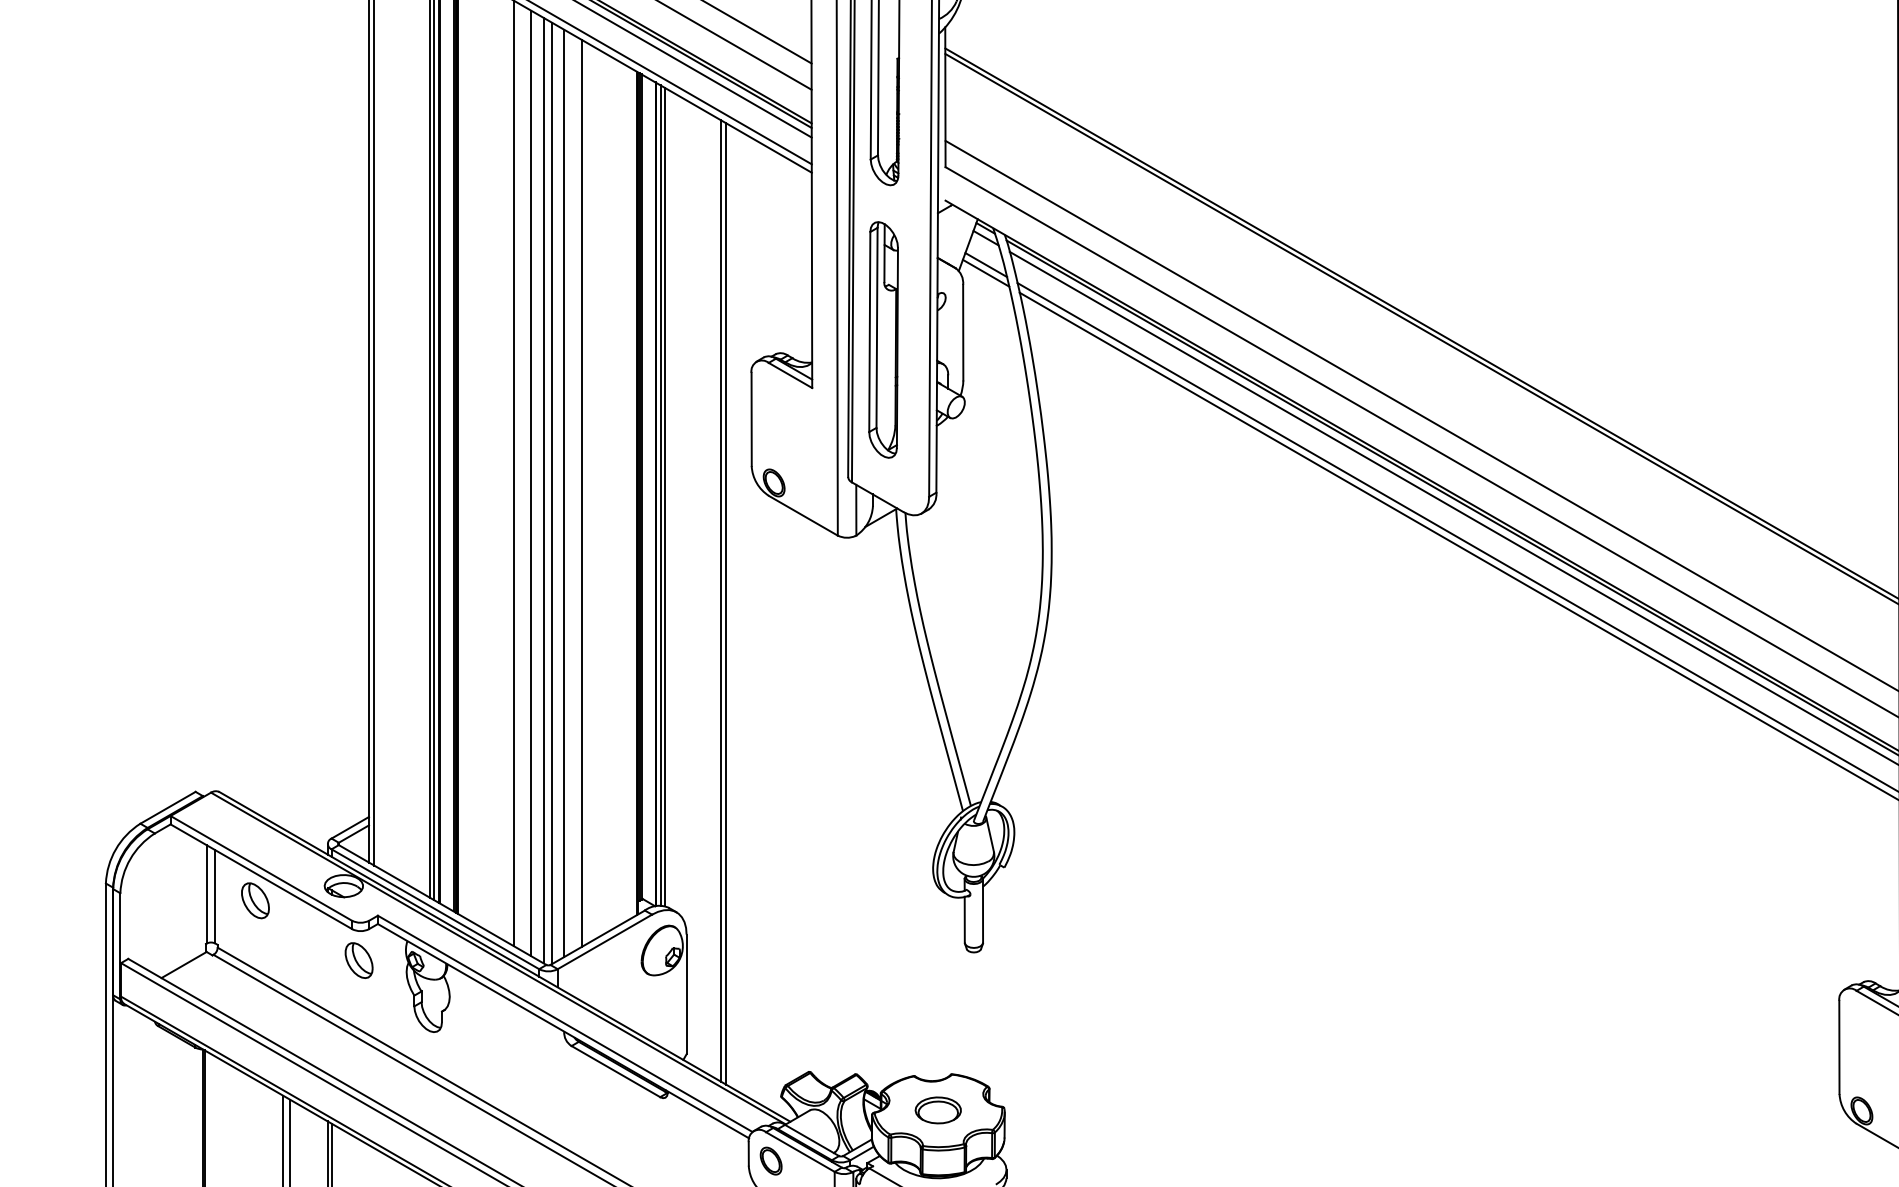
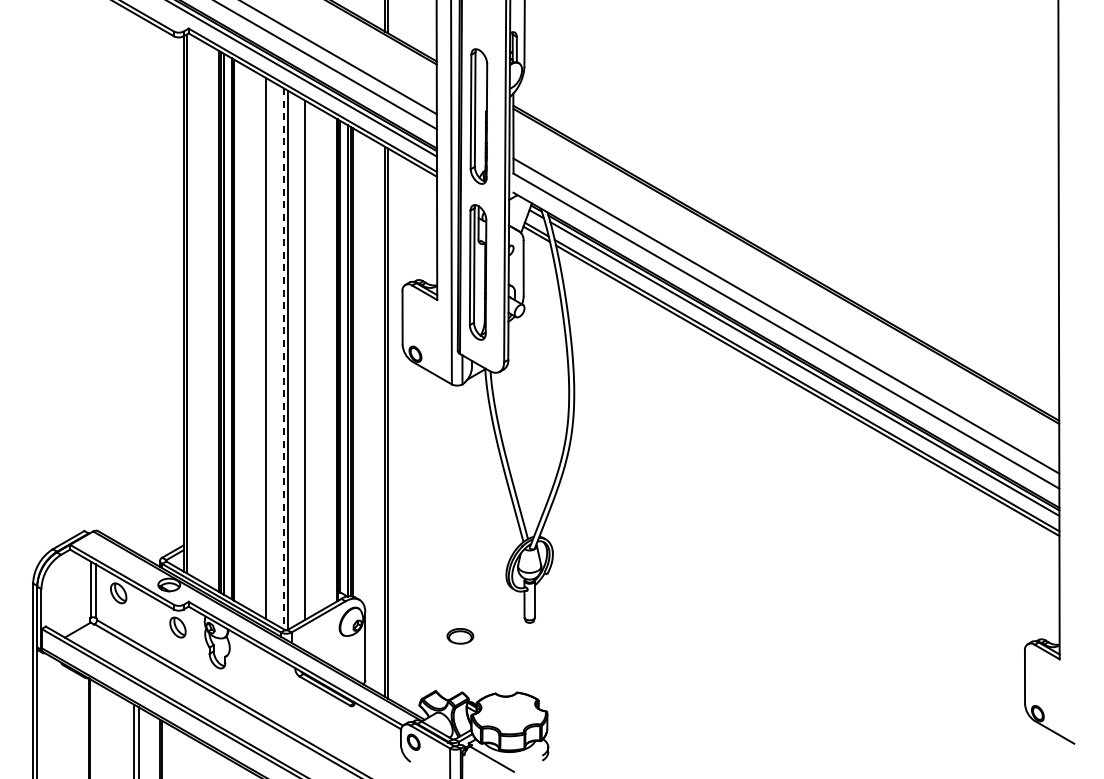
line: (531, 483) -> (276, 354), removed
line: (543, 490) -> (283, 358), solid -> dashed
line: (564, 492) -> (295, 359), removed
part: (938, 1110) -> (460, 636), moved

